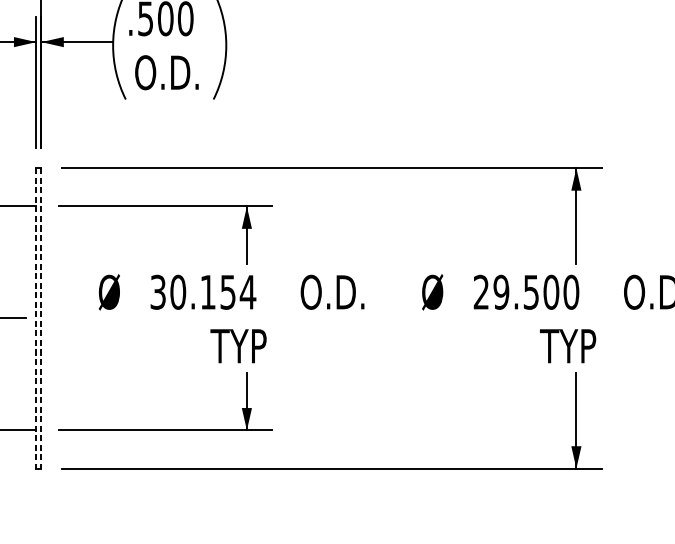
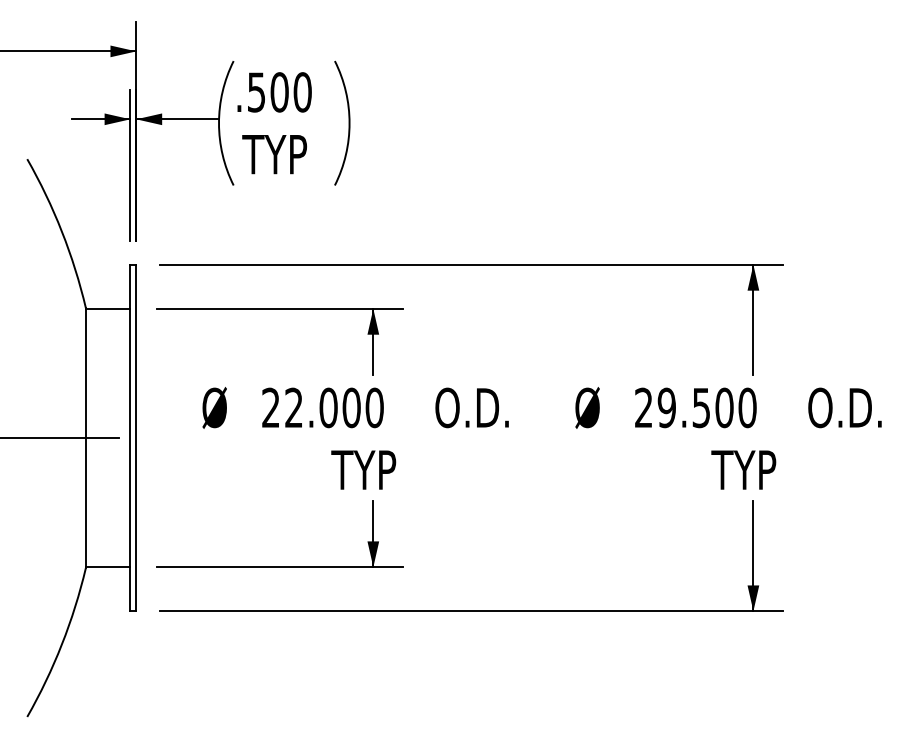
text: (165, 72) -> (279, 154), O.D. -> TYP
text: (203, 291) -> (323, 407), 30.154 -> 22.000
line: (36, 318) -> (130, 438), dashed -> solid
line: (41, 318) -> (136, 438), dashed -> solid

